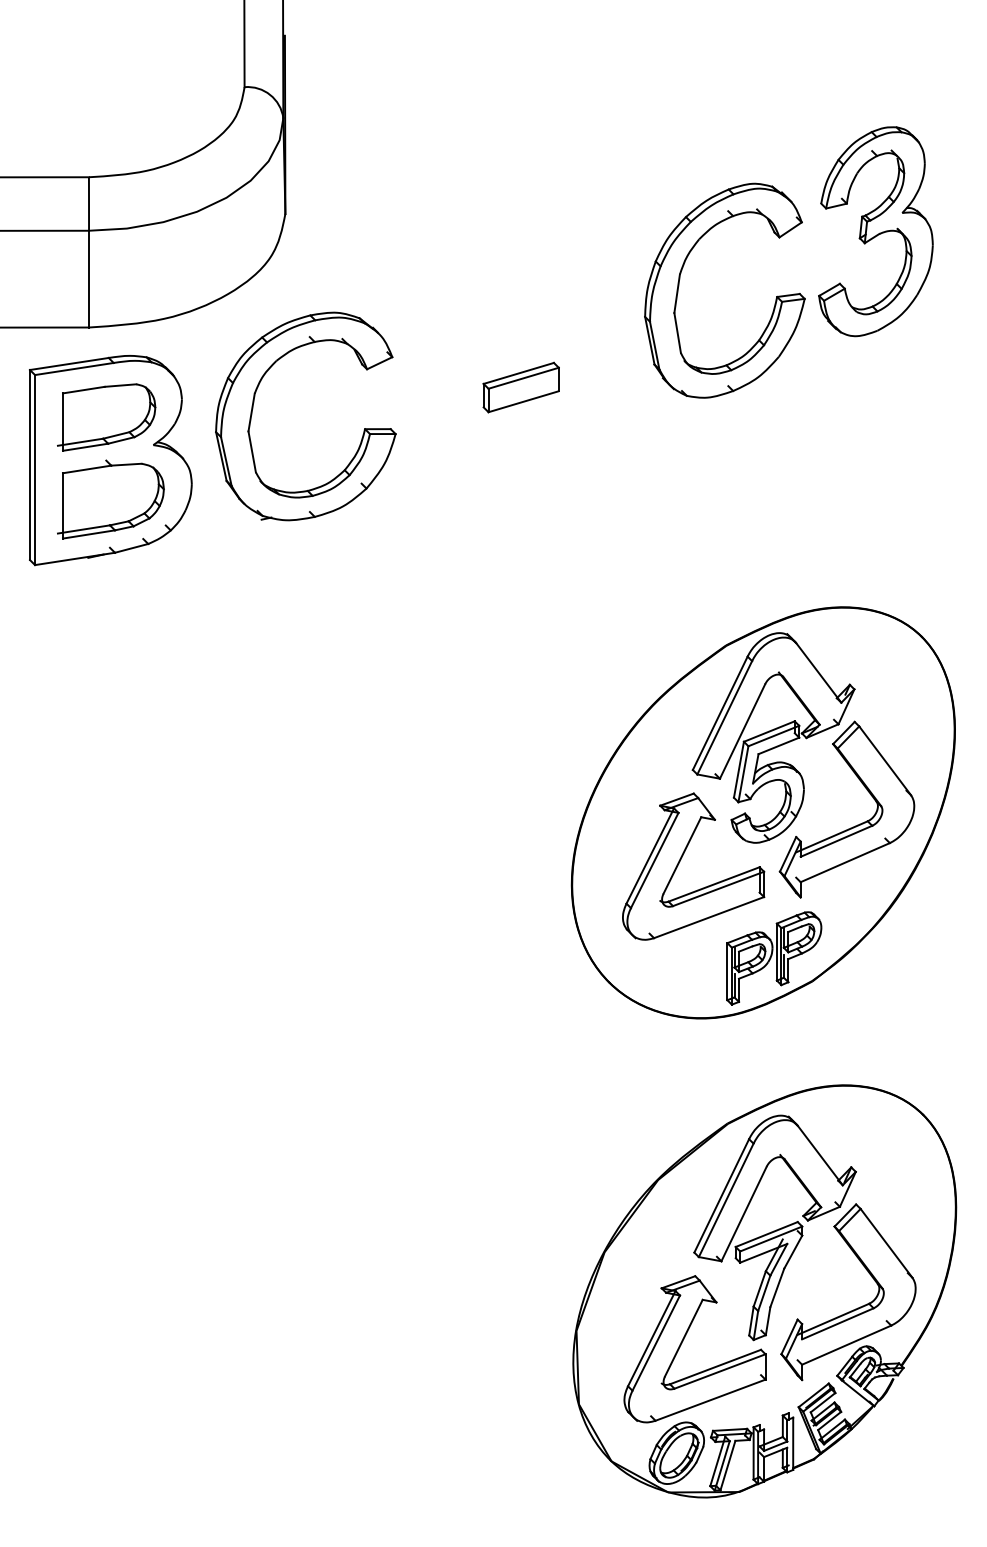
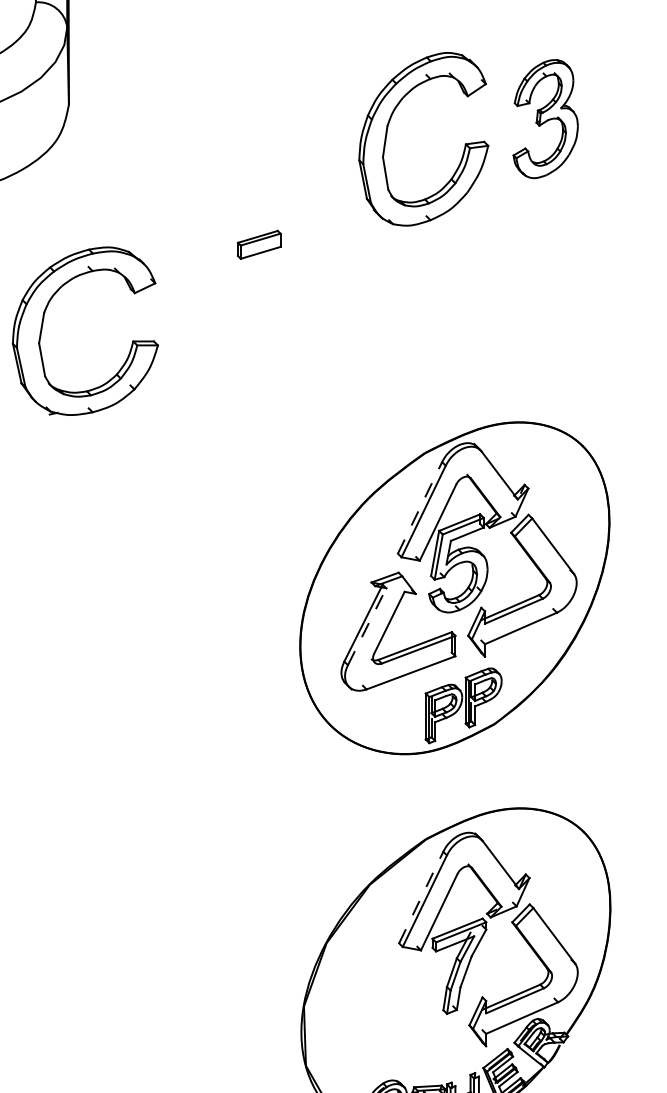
part: (875, 231) -> (545, 118), size x0.7
part: (679, 286) -> (387, 135), moved
part: (520, 387) -> (258, 244), size x0.7
part: (253, 408) -> (43, 324), moved
line: (720, 713) -> (420, 508), solid -> dashed
line: (654, 860) -> (366, 626), solid -> dashed
line: (721, 1195) -> (421, 897), solid -> dashed
part: (682, 1343) -> (389, 1016), removed

